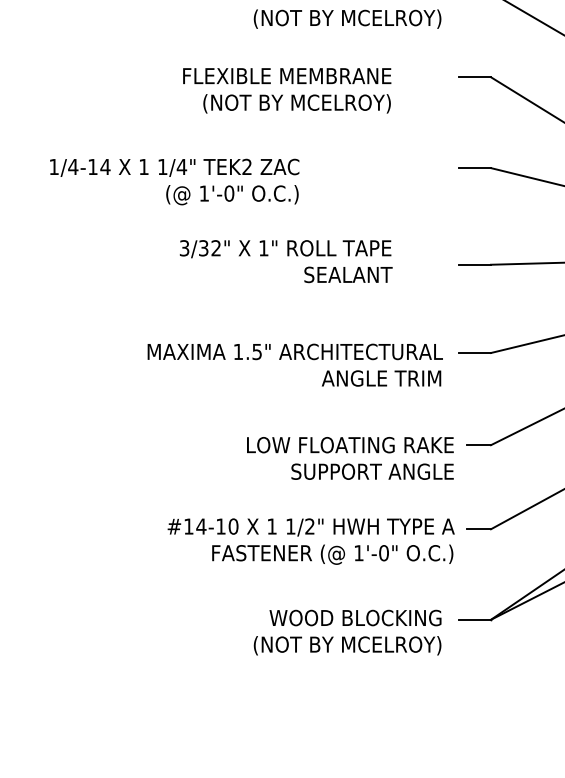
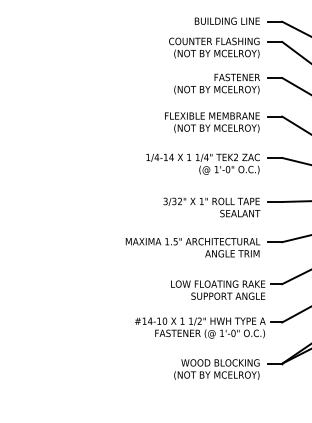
text: (287, 90) -> (212, 122), moved
text: (173, 180) -> (202, 163), moved
text: (285, 261) -> (211, 207), moved

